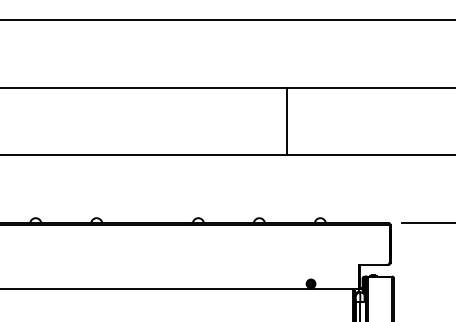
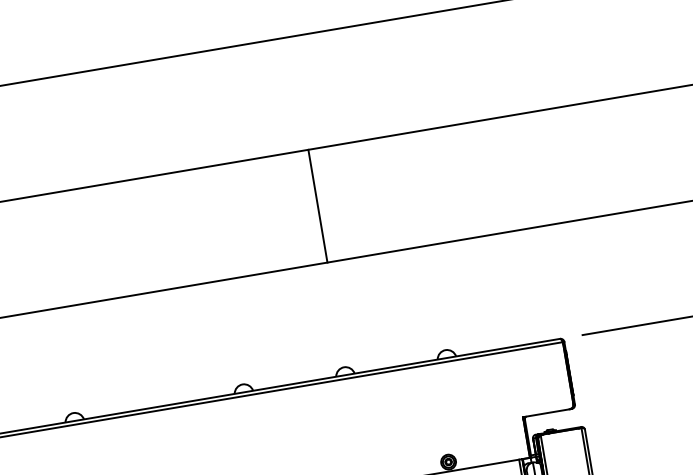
line: (287, 121) -> (318, 206), moved

